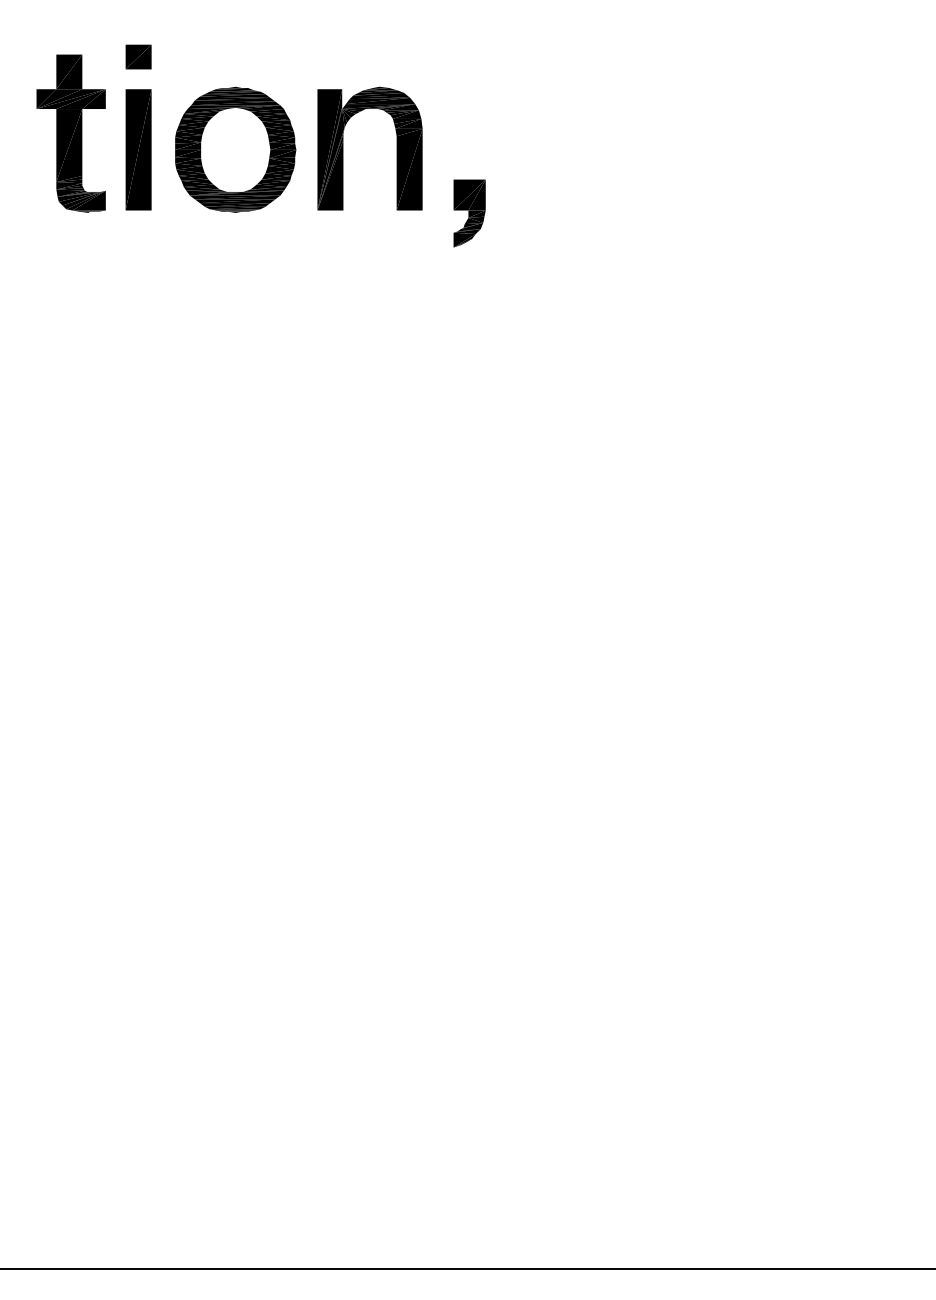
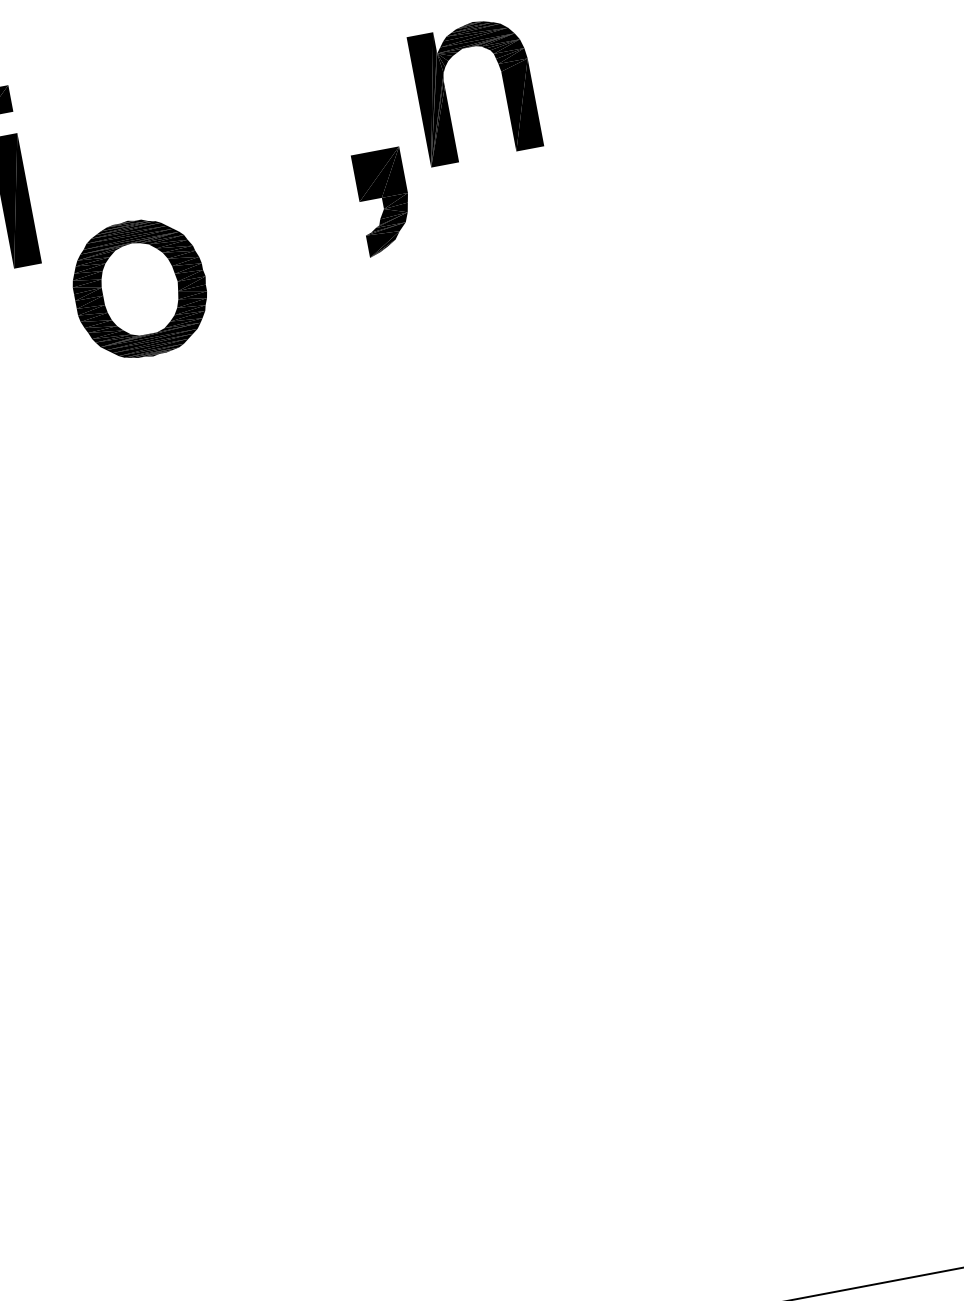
part: (343, 148) -> (446, 95), moved
part: (235, 149) -> (140, 288), moved
part: (469, 213) -> (384, 202), size x1.4

